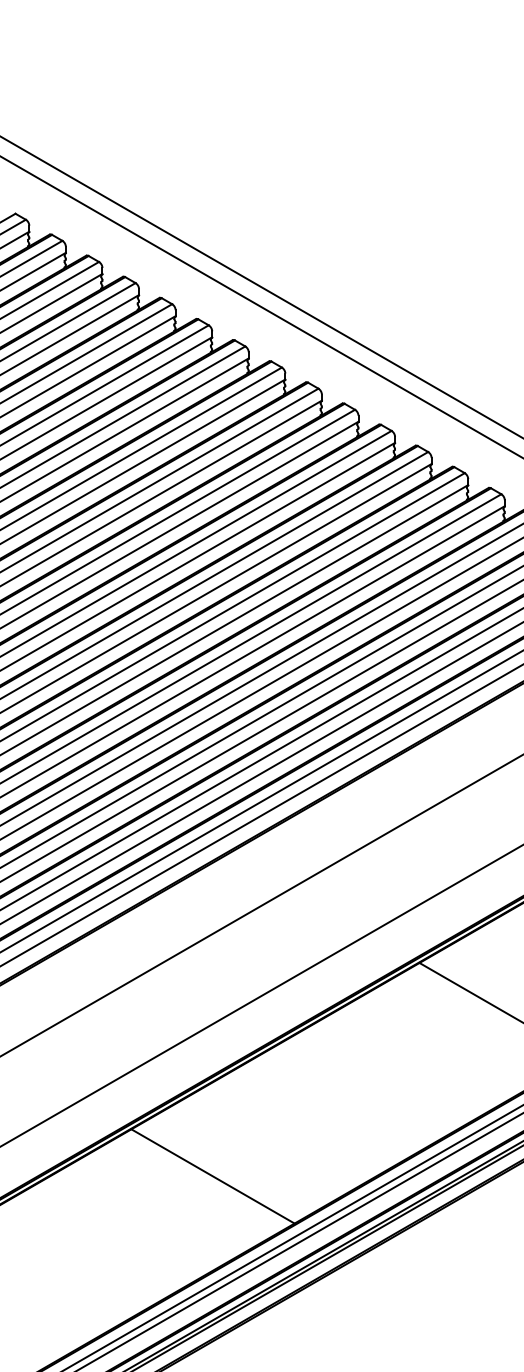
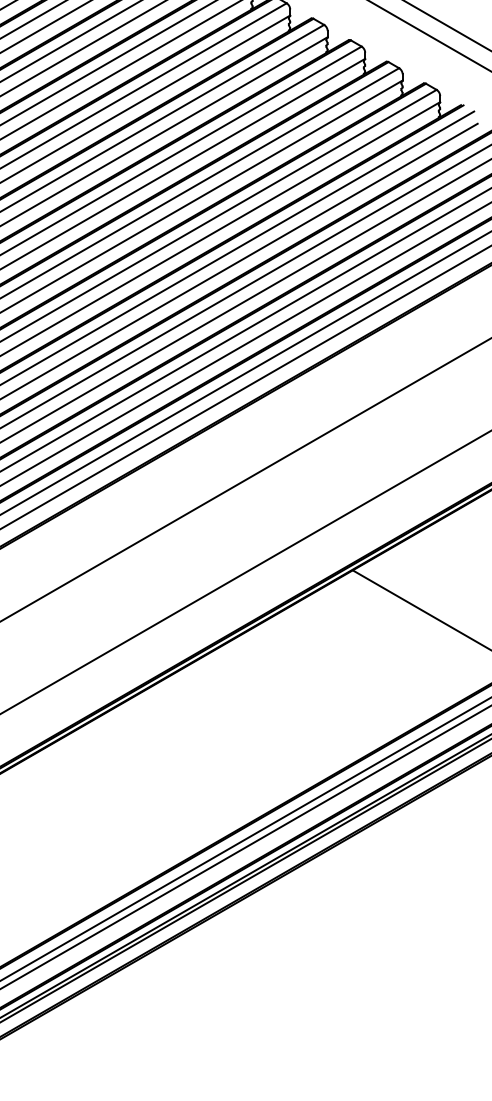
line: (212, 1176) -> (140, 789), removed

